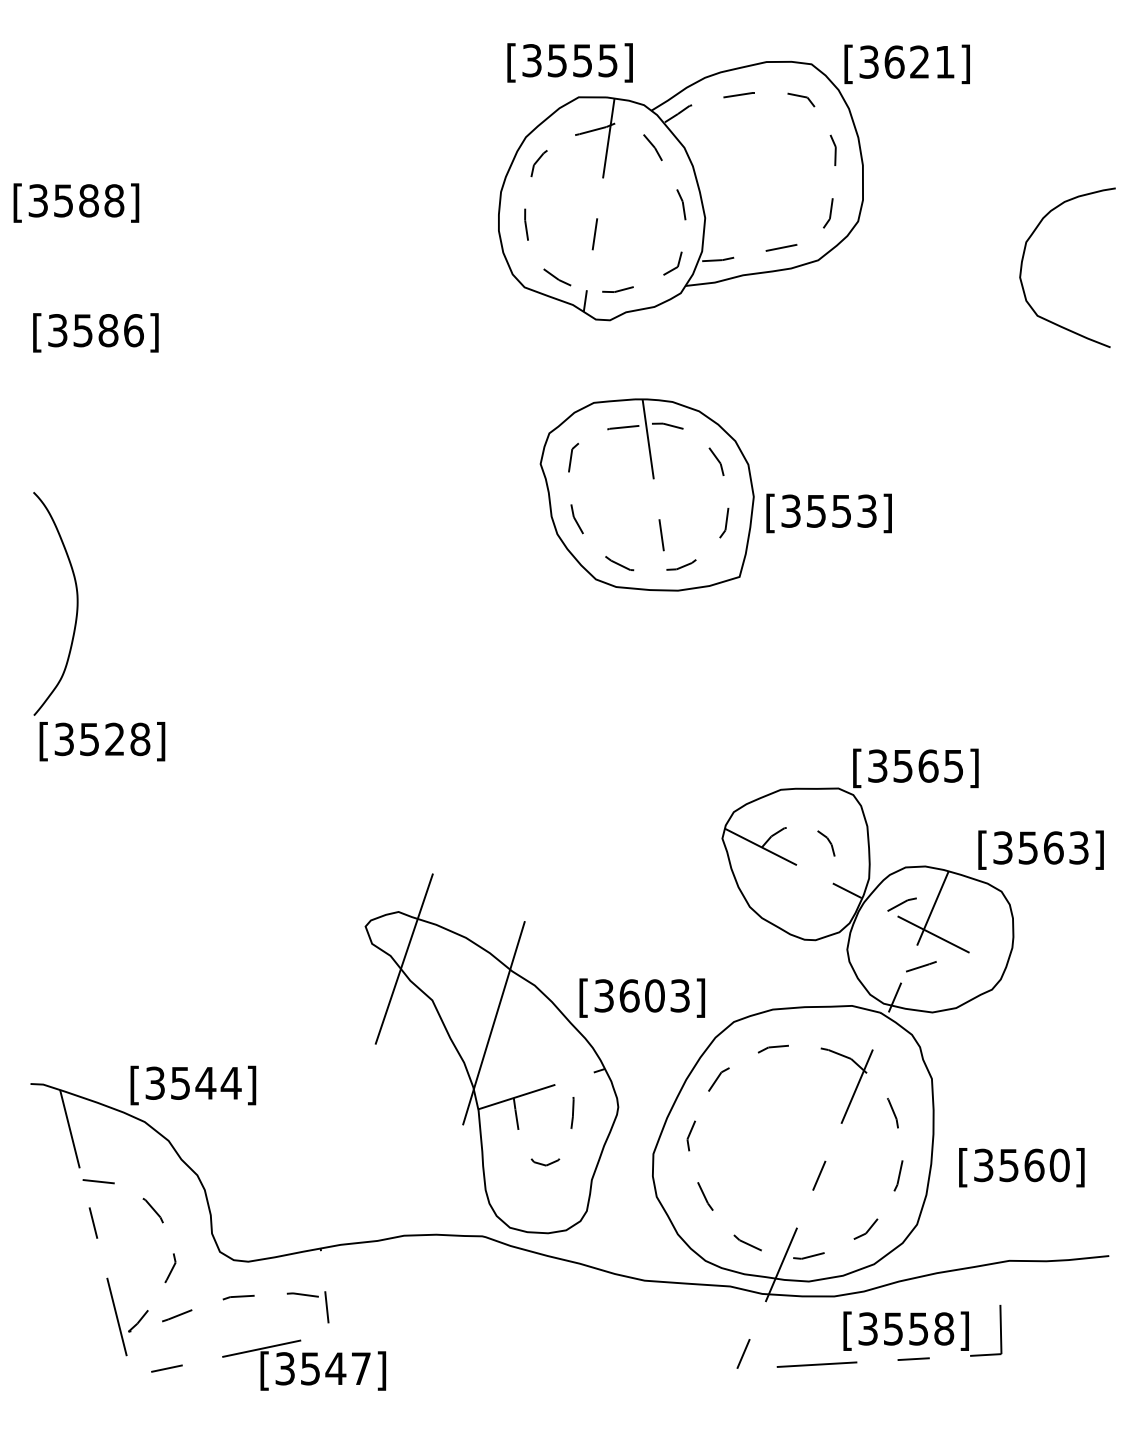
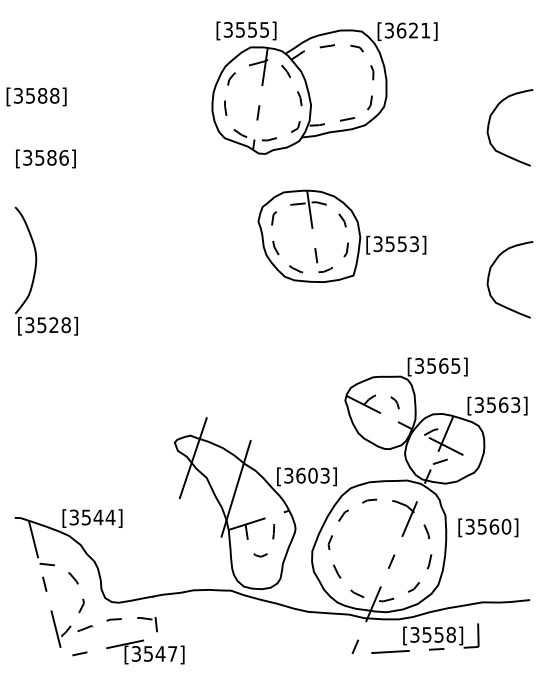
part: (733, 181) -> (324, 87), moved
curve: (1026, 572) -> (490, 273), added
part: (78, 624) -> (36, 270), moved
text: (1022, 1166) -> (488, 527), moved

